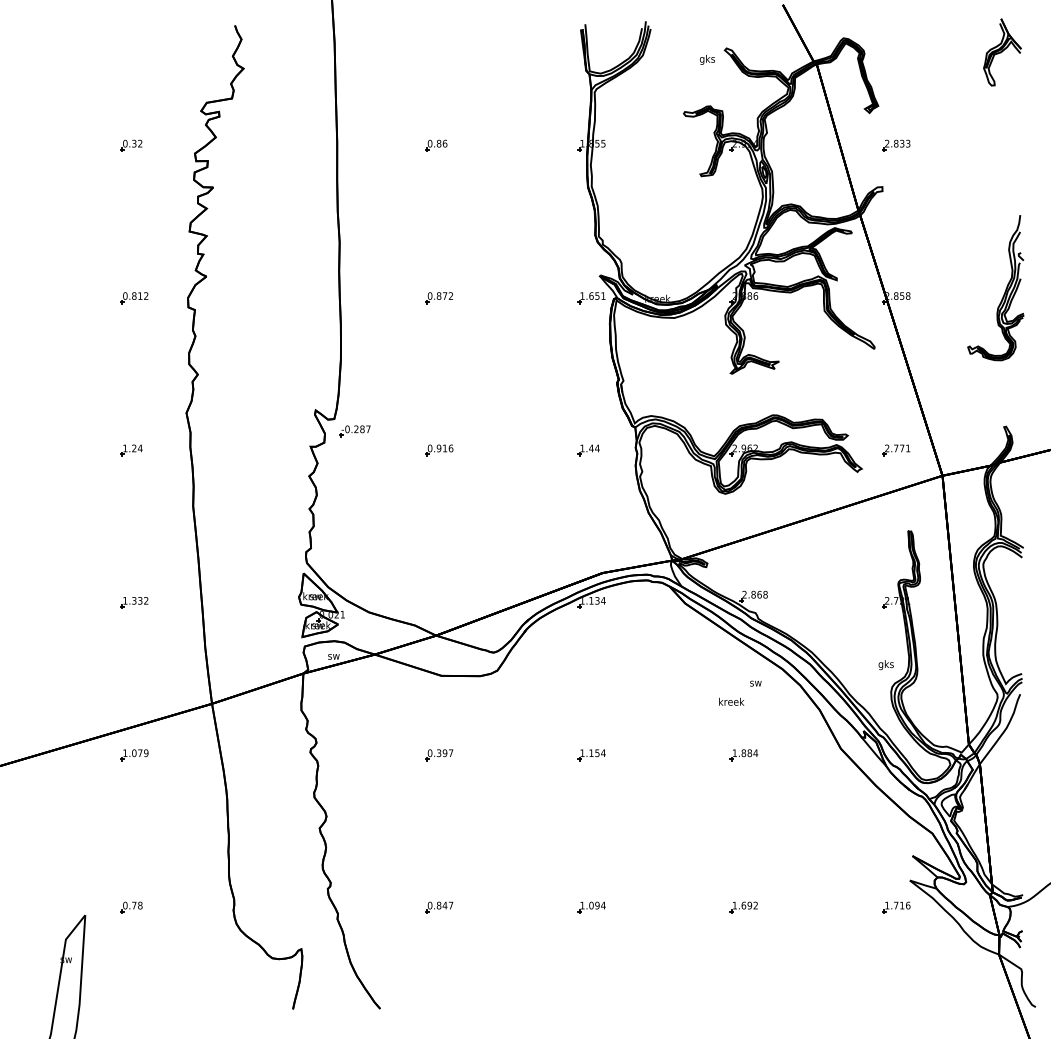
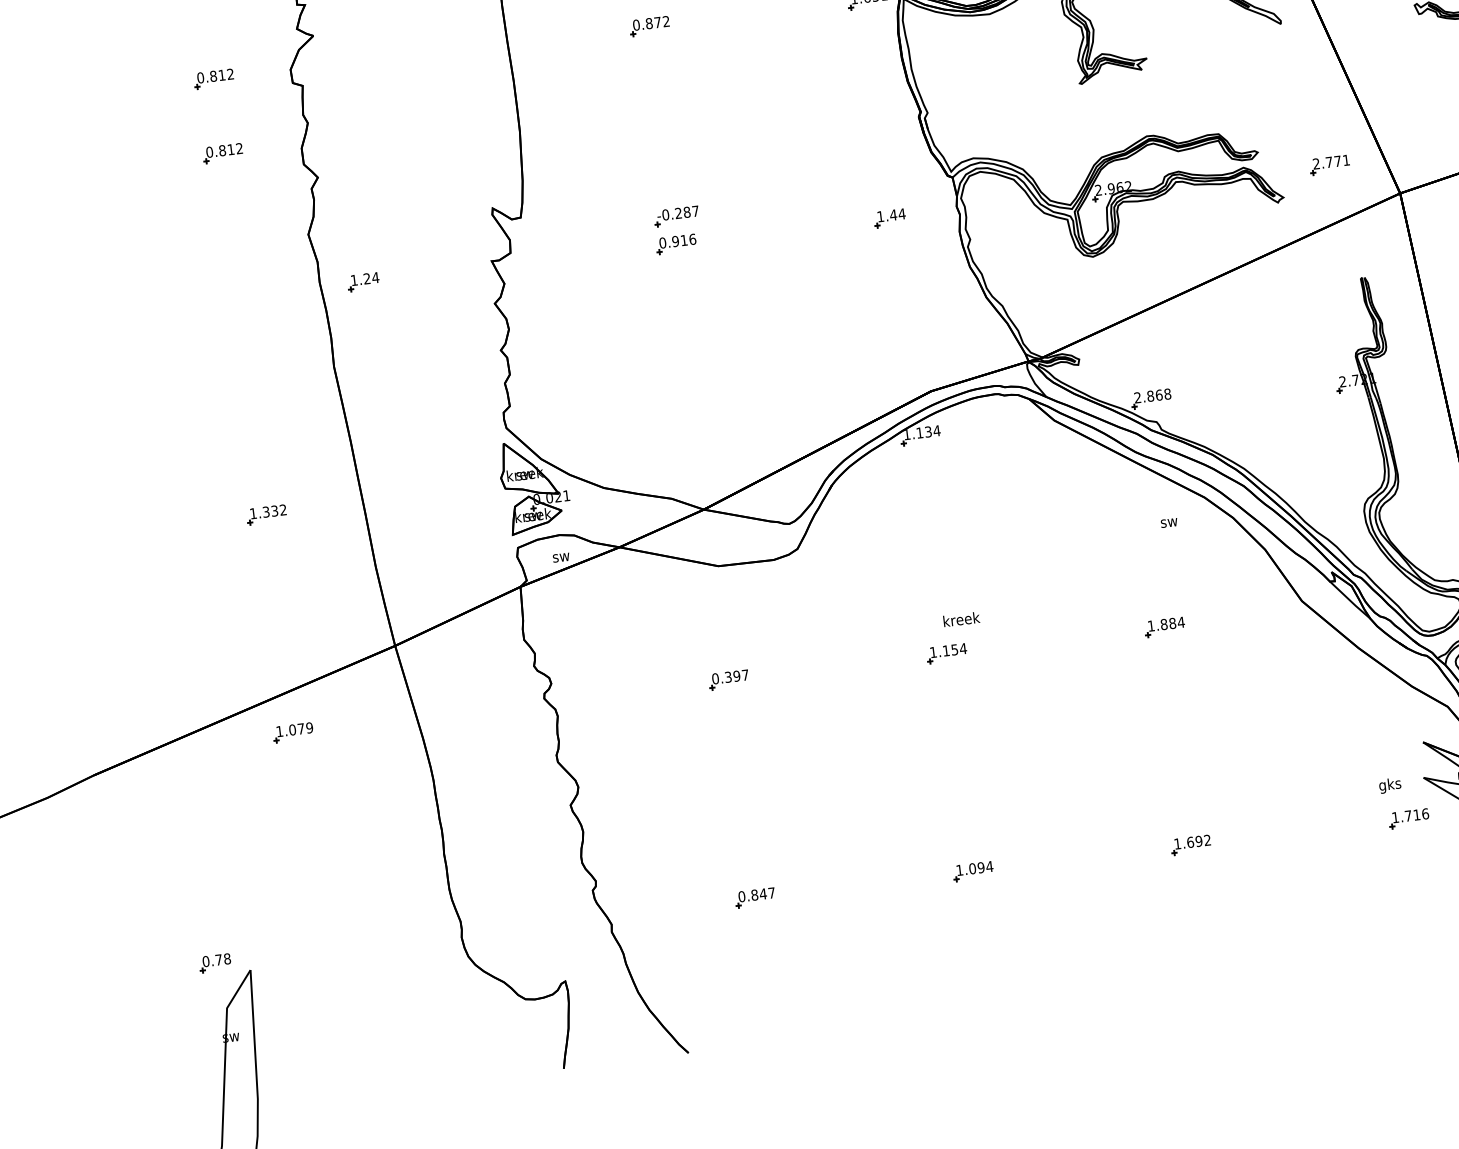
part: (134, 350) -> (223, 154), added
part: (354, 431) -> (676, 216), moved
part: (131, 450) -> (363, 282), moved
text: (885, 665) -> (1389, 786), moved
text: (731, 701) -> (961, 618), moved
part: (131, 907) -> (215, 963), moved

